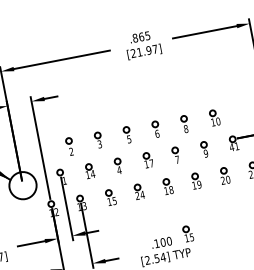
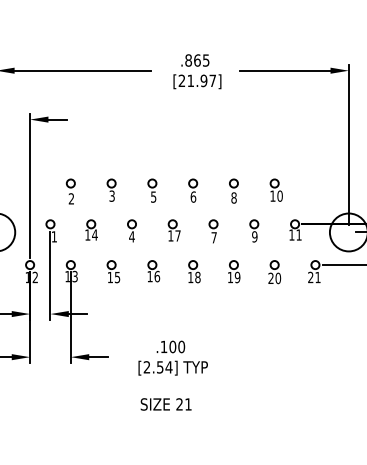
text: (231, 146) -> (291, 234), 41 -> 11
text: (139, 195) -> (153, 276), 24 -> 16
part: (188, 233) -> (209, 341), removed

